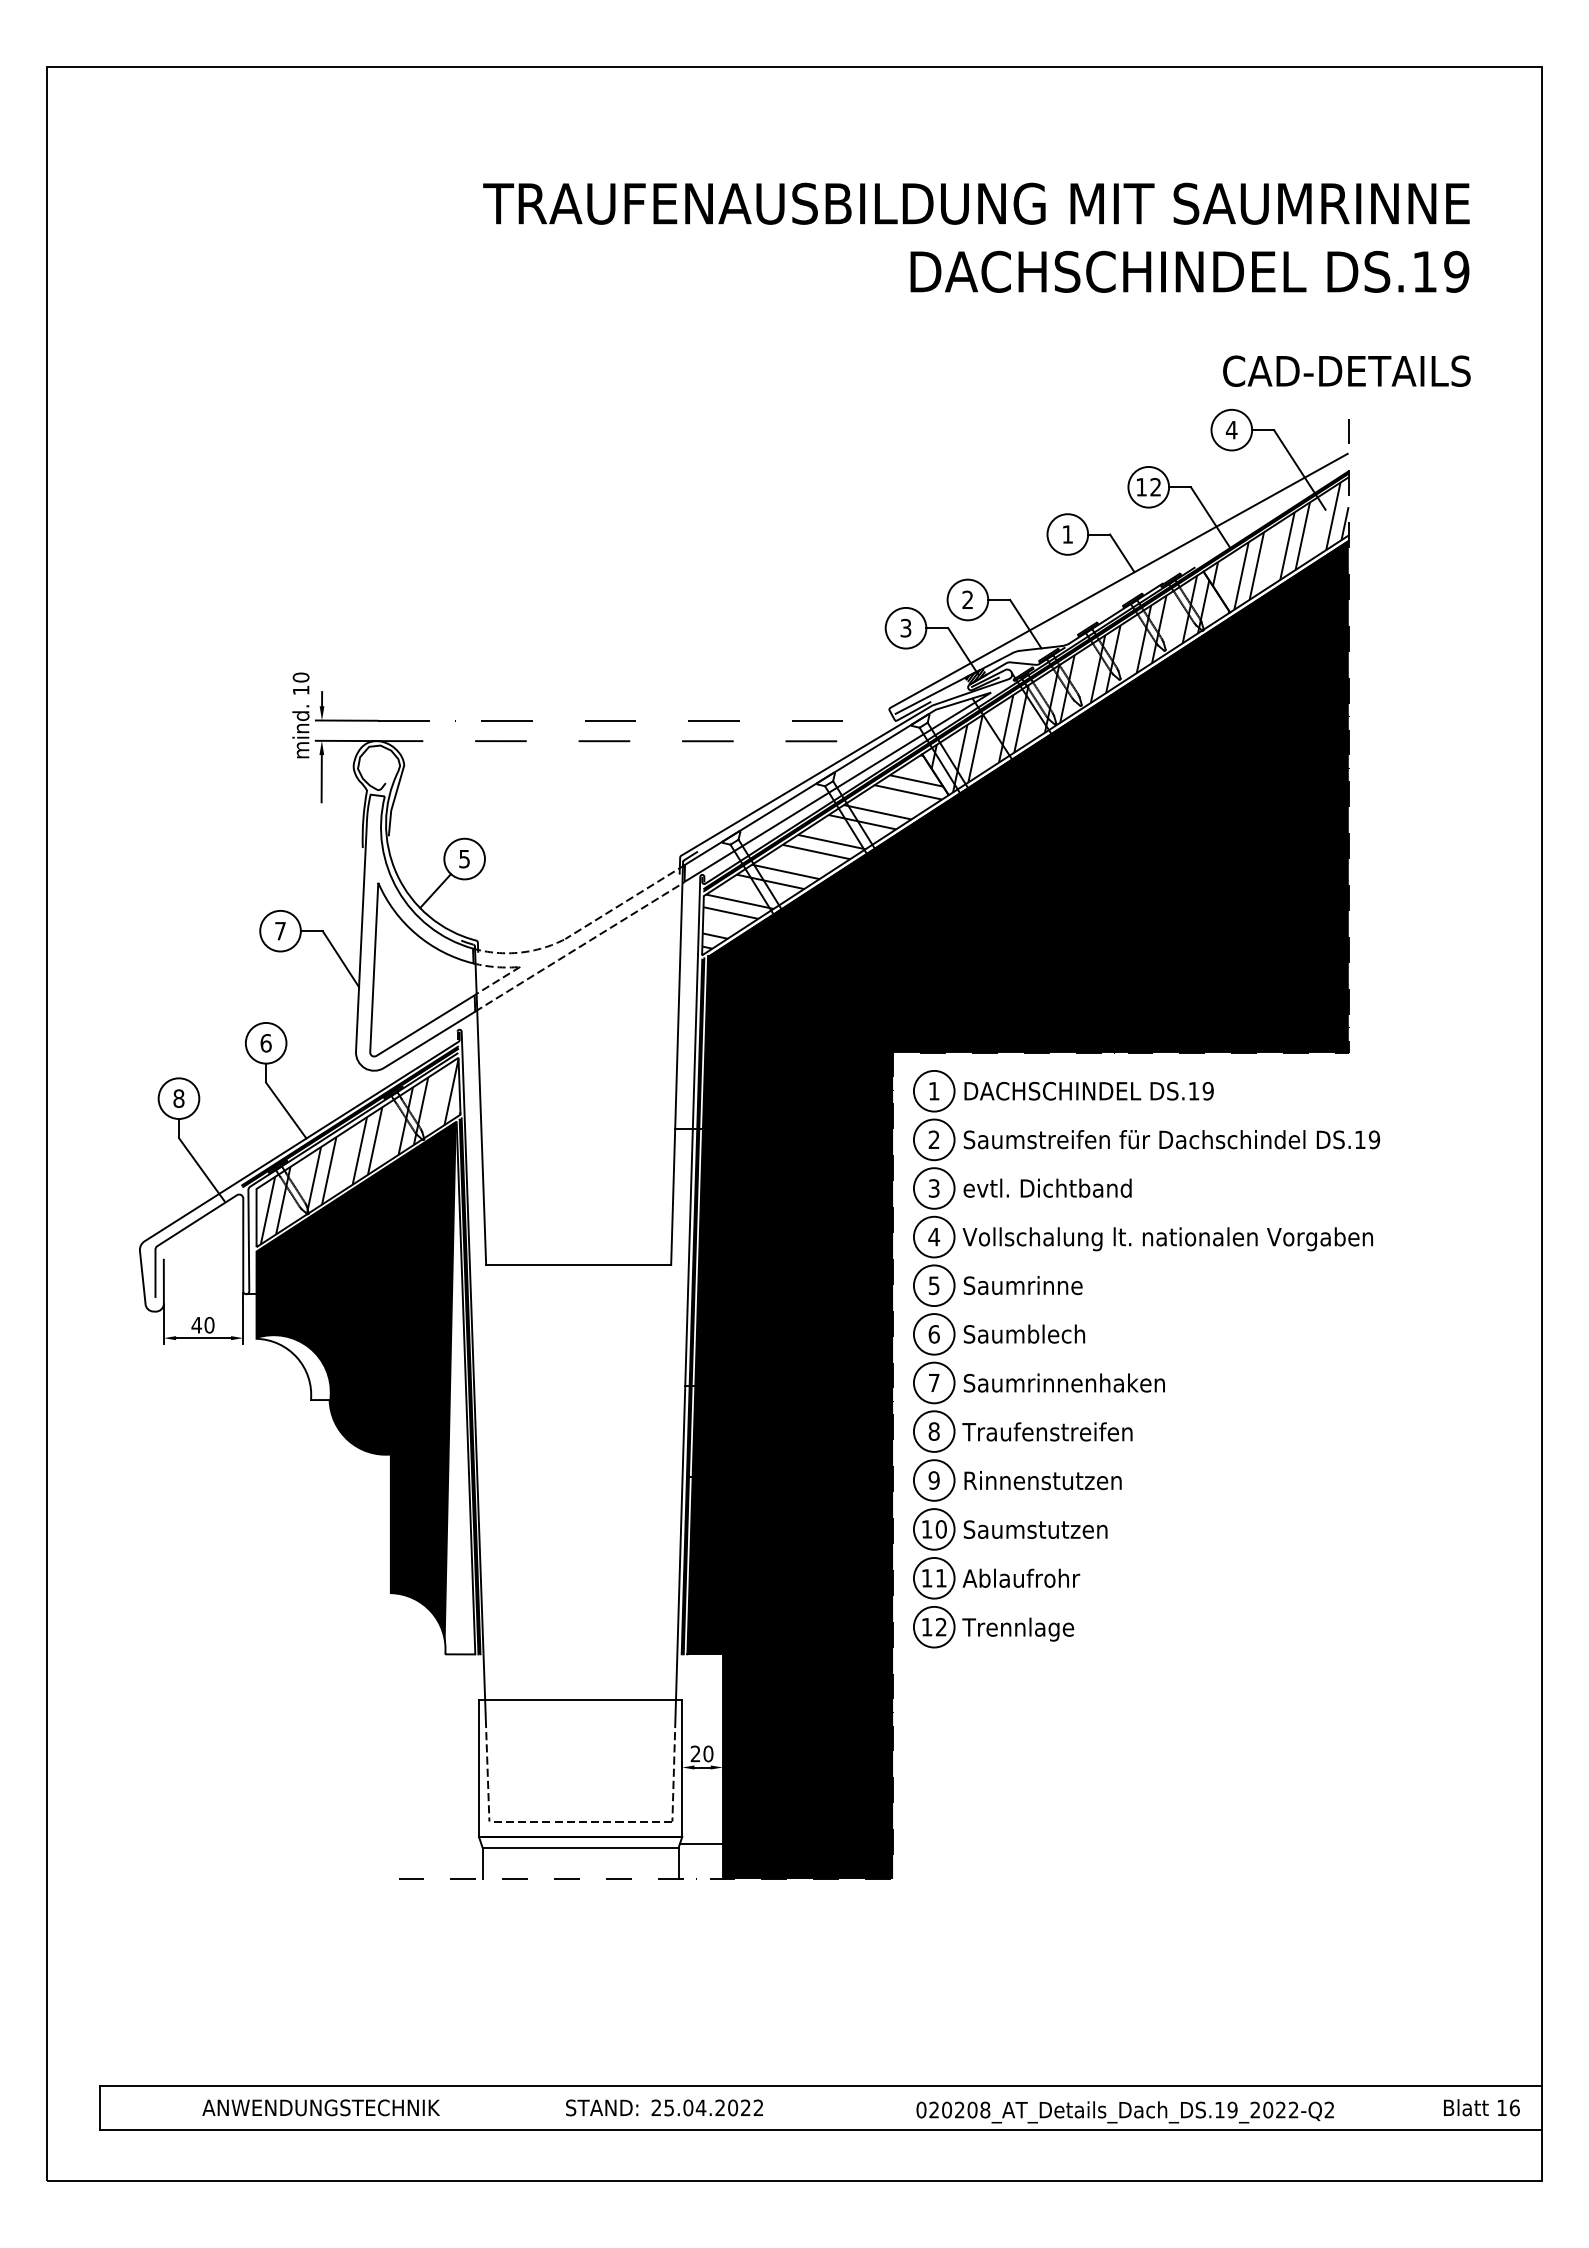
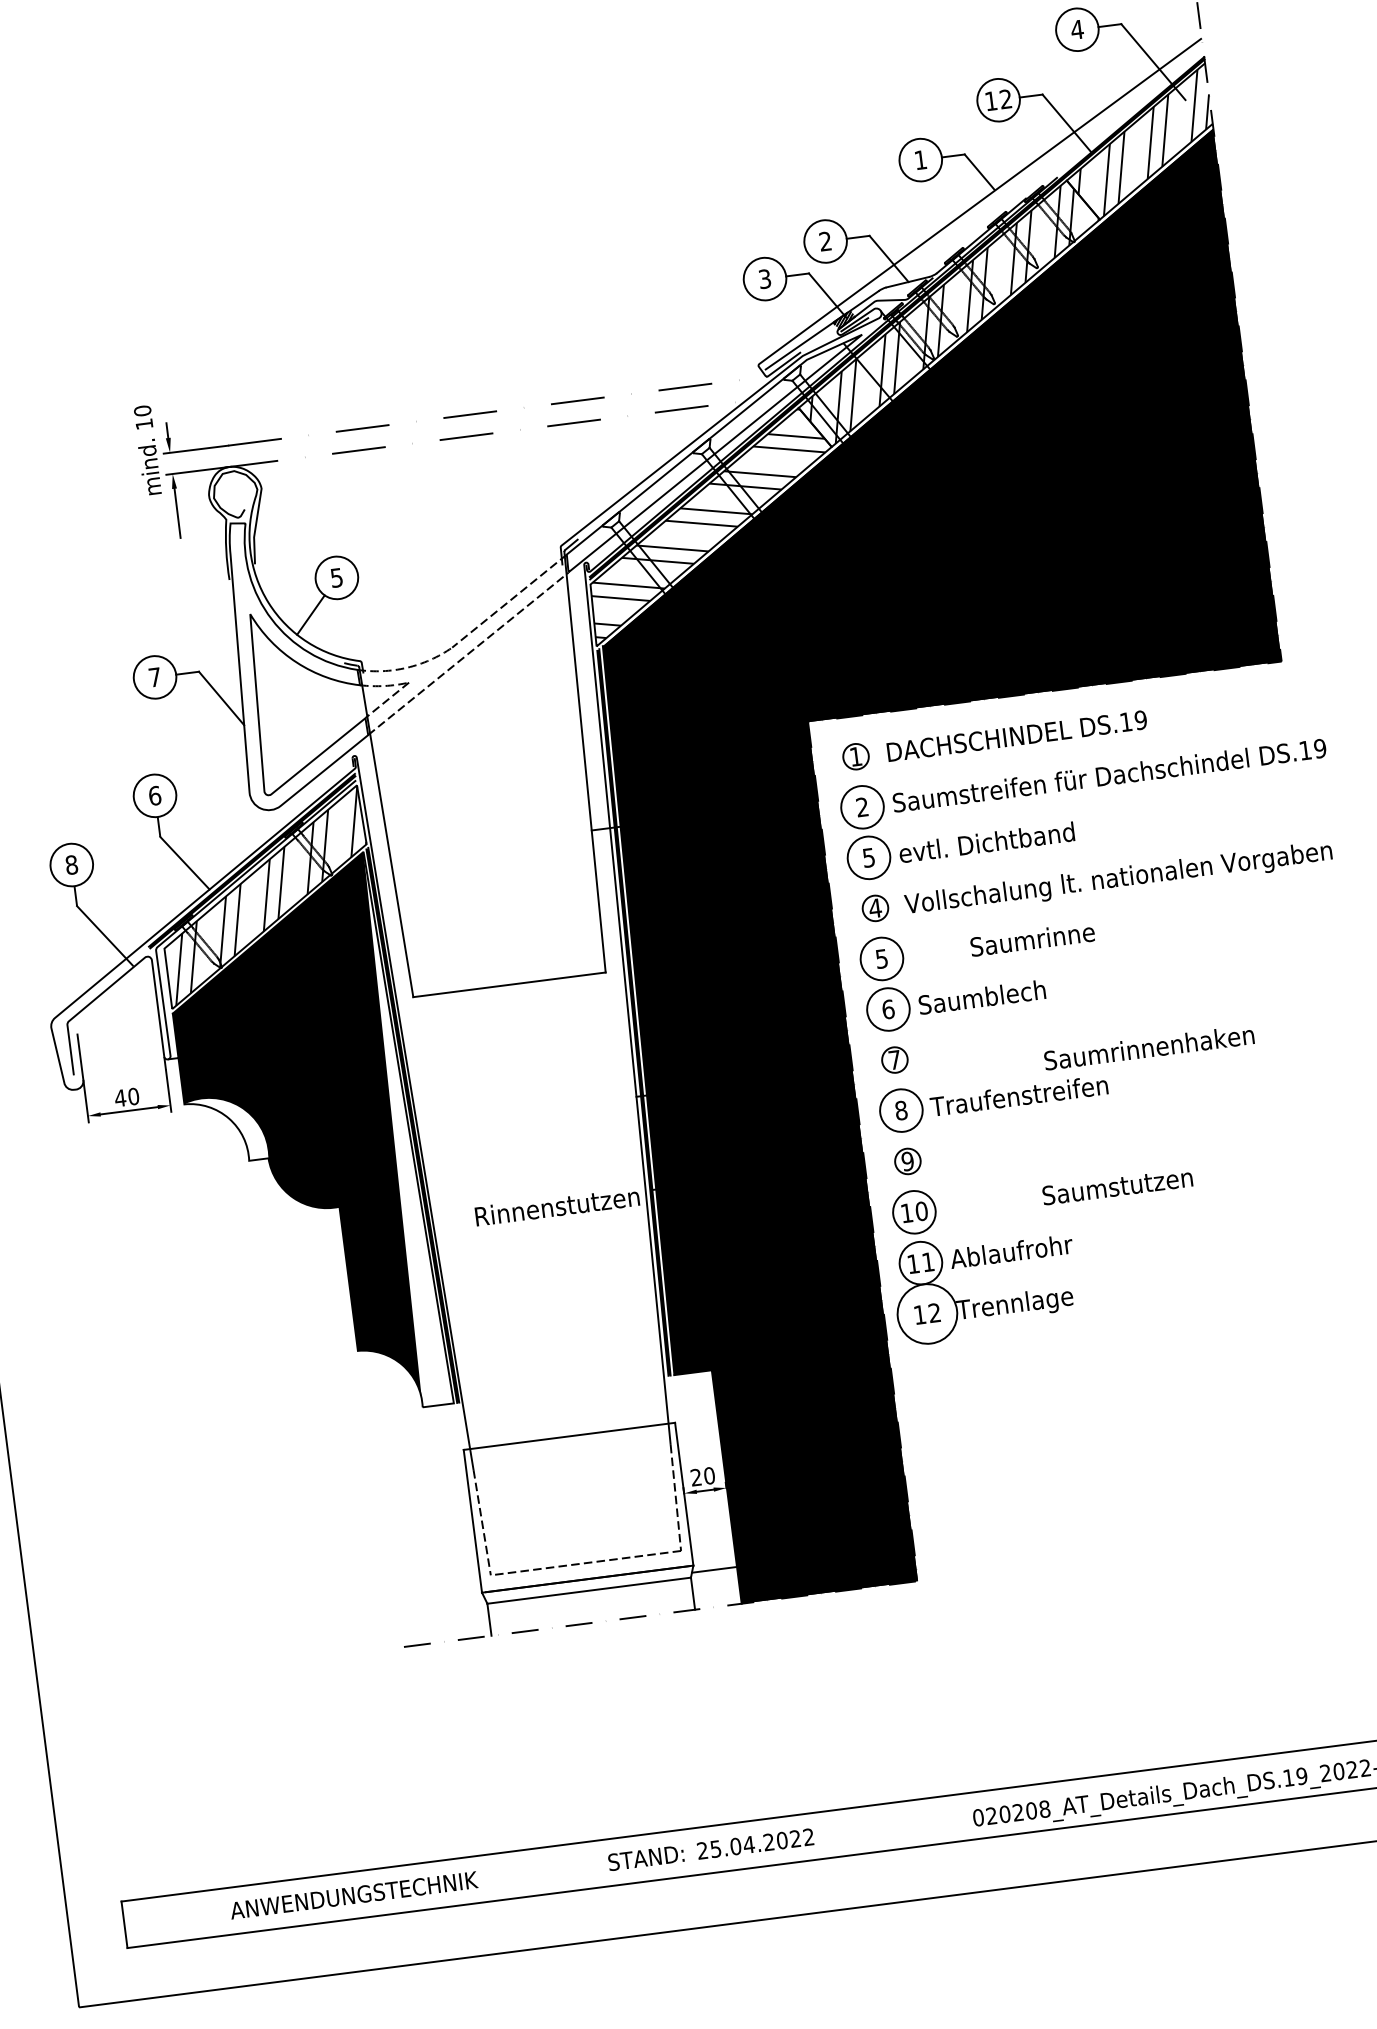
circle: (933, 1090) -> (855, 756), size x0.6
text: (934, 1188) -> (869, 857), 3 -> 5
circle: (933, 1236) -> (874, 907), size x0.6
text: (1022, 1285) -> (1031, 939), moved
circle: (933, 1382) -> (894, 1059), size x0.6
text: (1063, 1382) -> (1148, 1047), moved
circle: (933, 1480) -> (907, 1161), size x0.6
text: (1042, 1480) -> (556, 1206), moved
text: (1035, 1529) -> (1117, 1186), moved
circle: (933, 1626) -> (926, 1313), size x1.4

